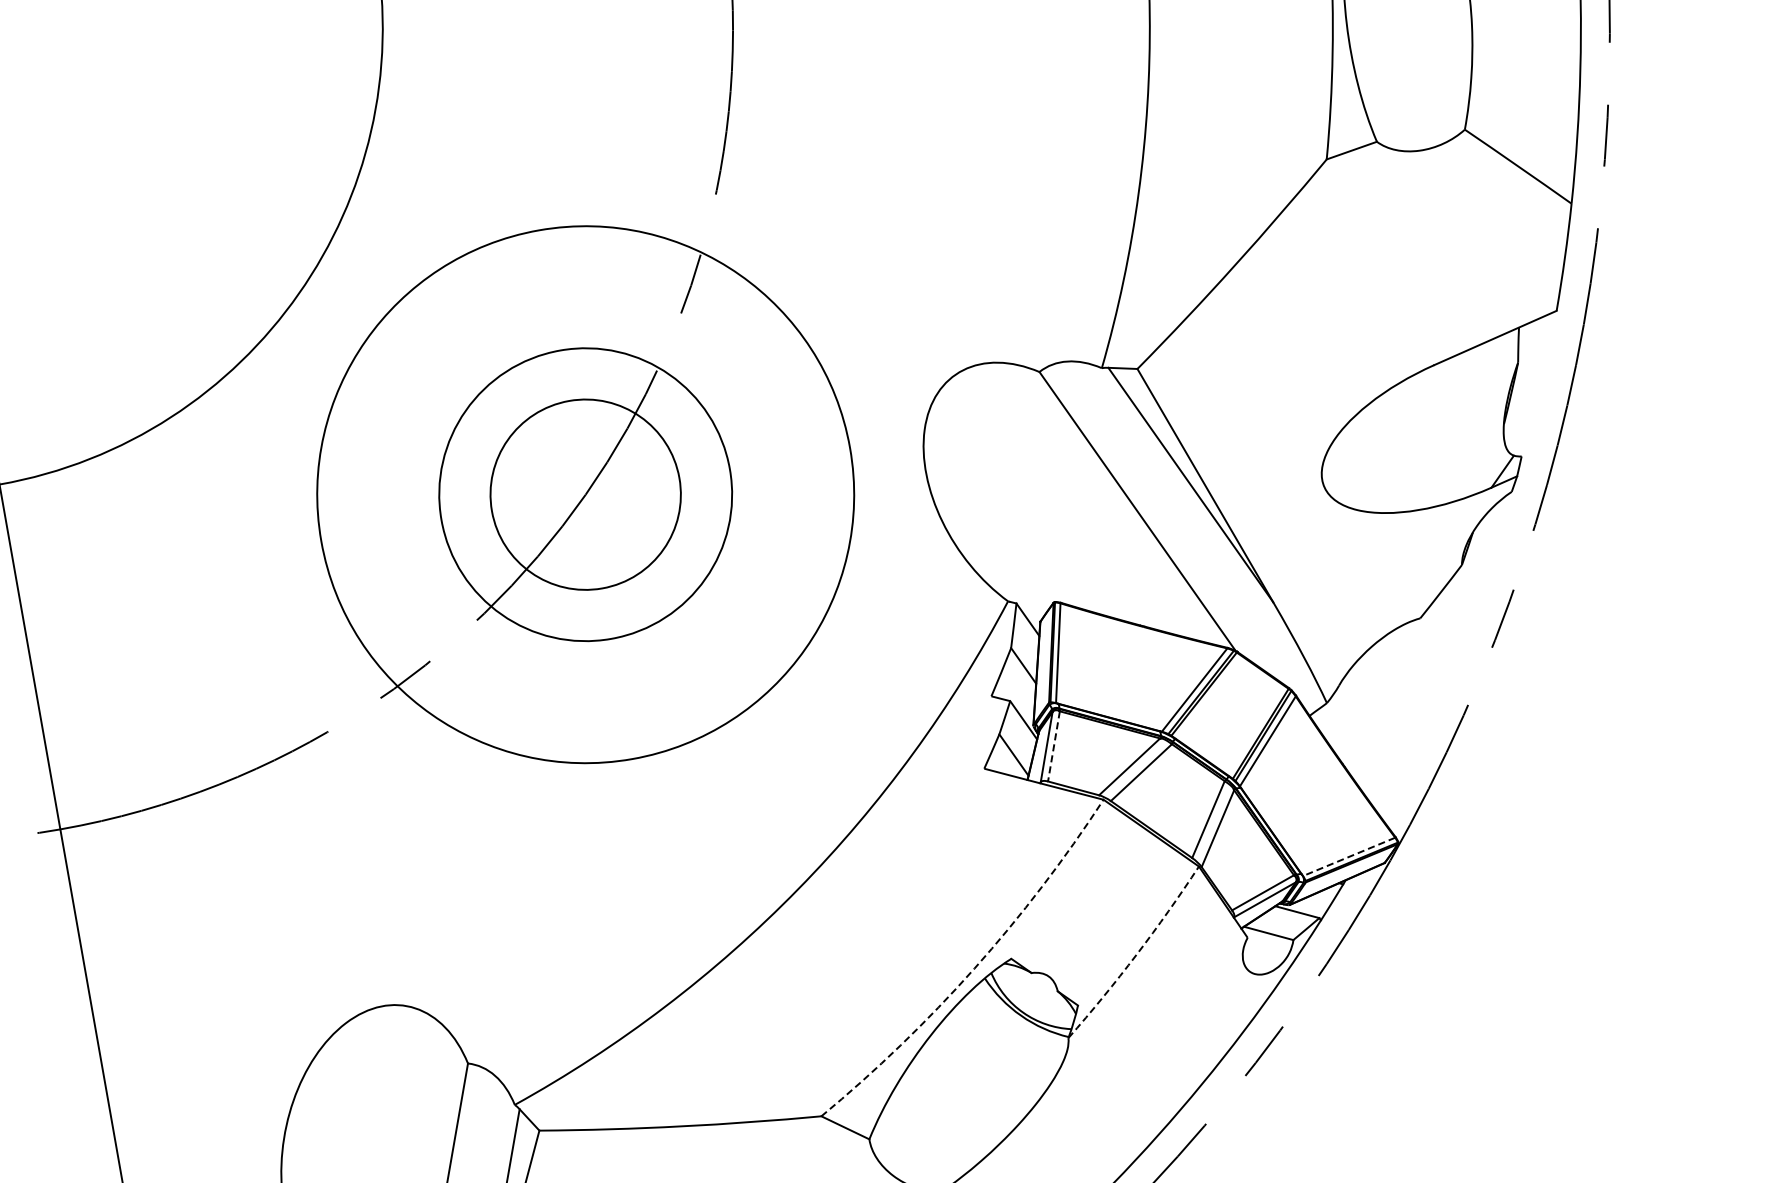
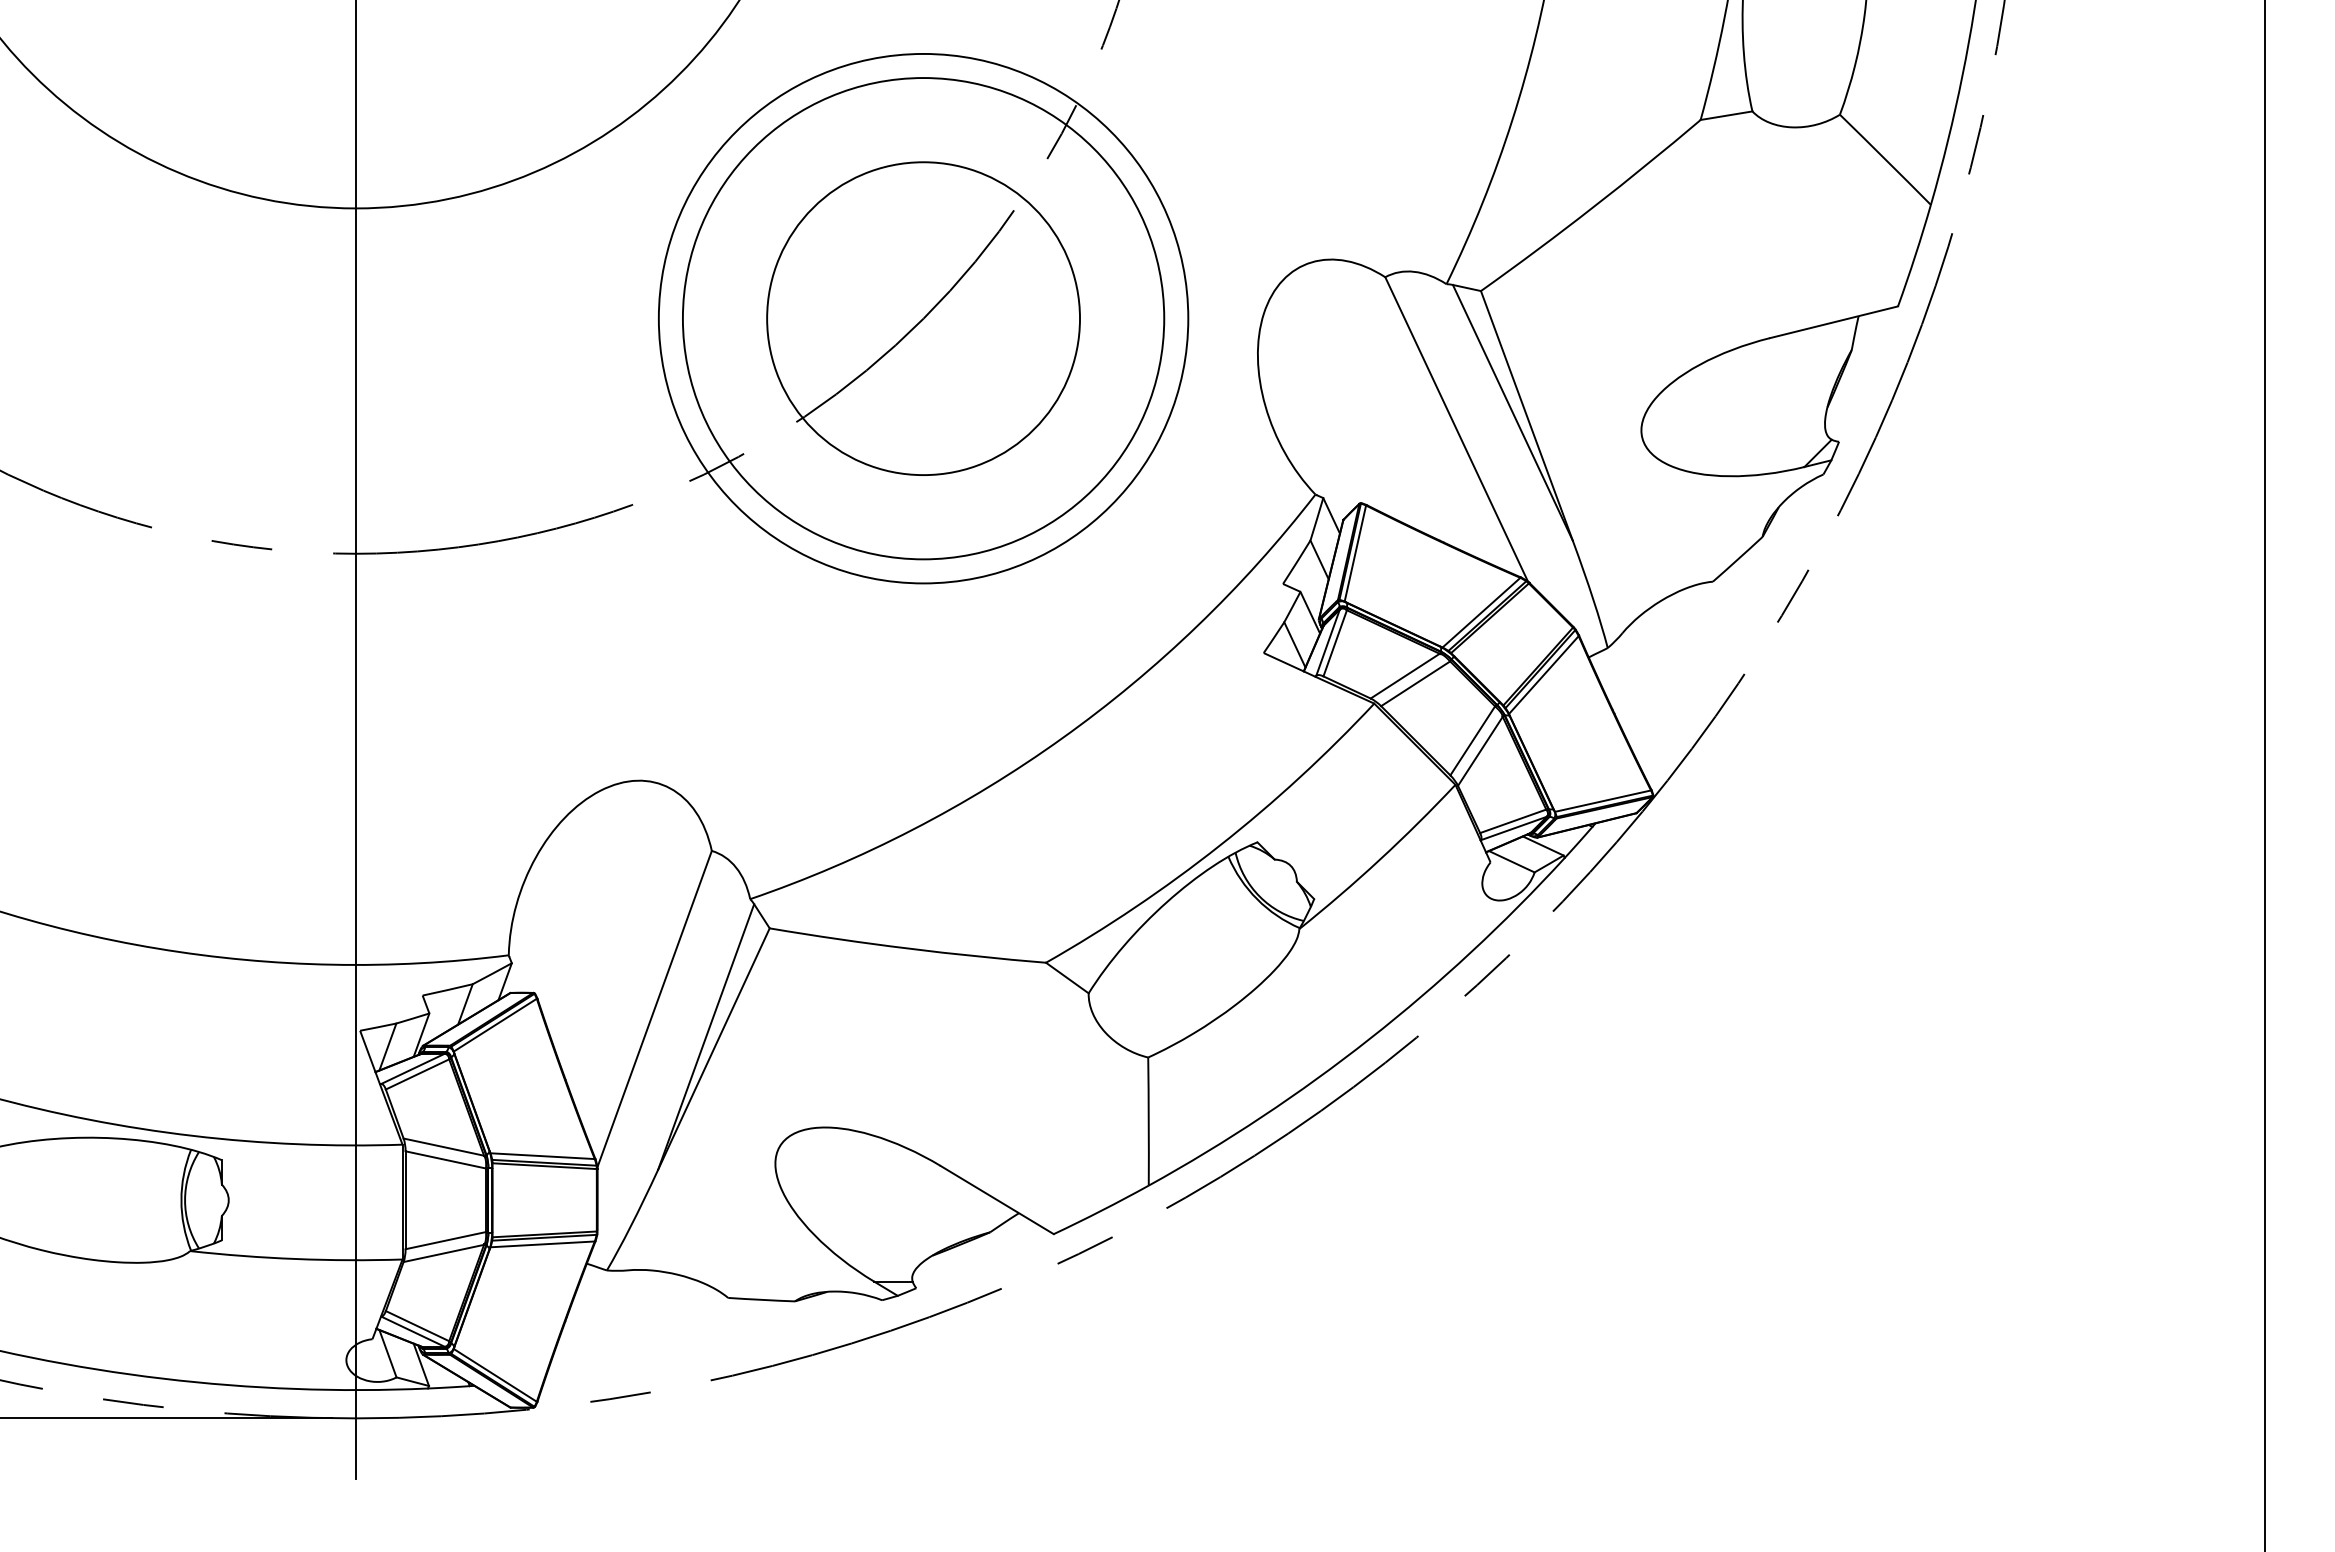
circle: (585, 494) -> (923, 318), size x1.67
circle: (585, 494) -> (923, 318), size x1.67
line: (1054, 746) -> (1335, 643), dashed -> solid
line: (1348, 857) -> (1602, 801), dashed -> solid
arc: (1136, 954) -> (1379, 859), dashed -> solid
arc: (973, 968) -> (1219, 845), dashed -> solid

